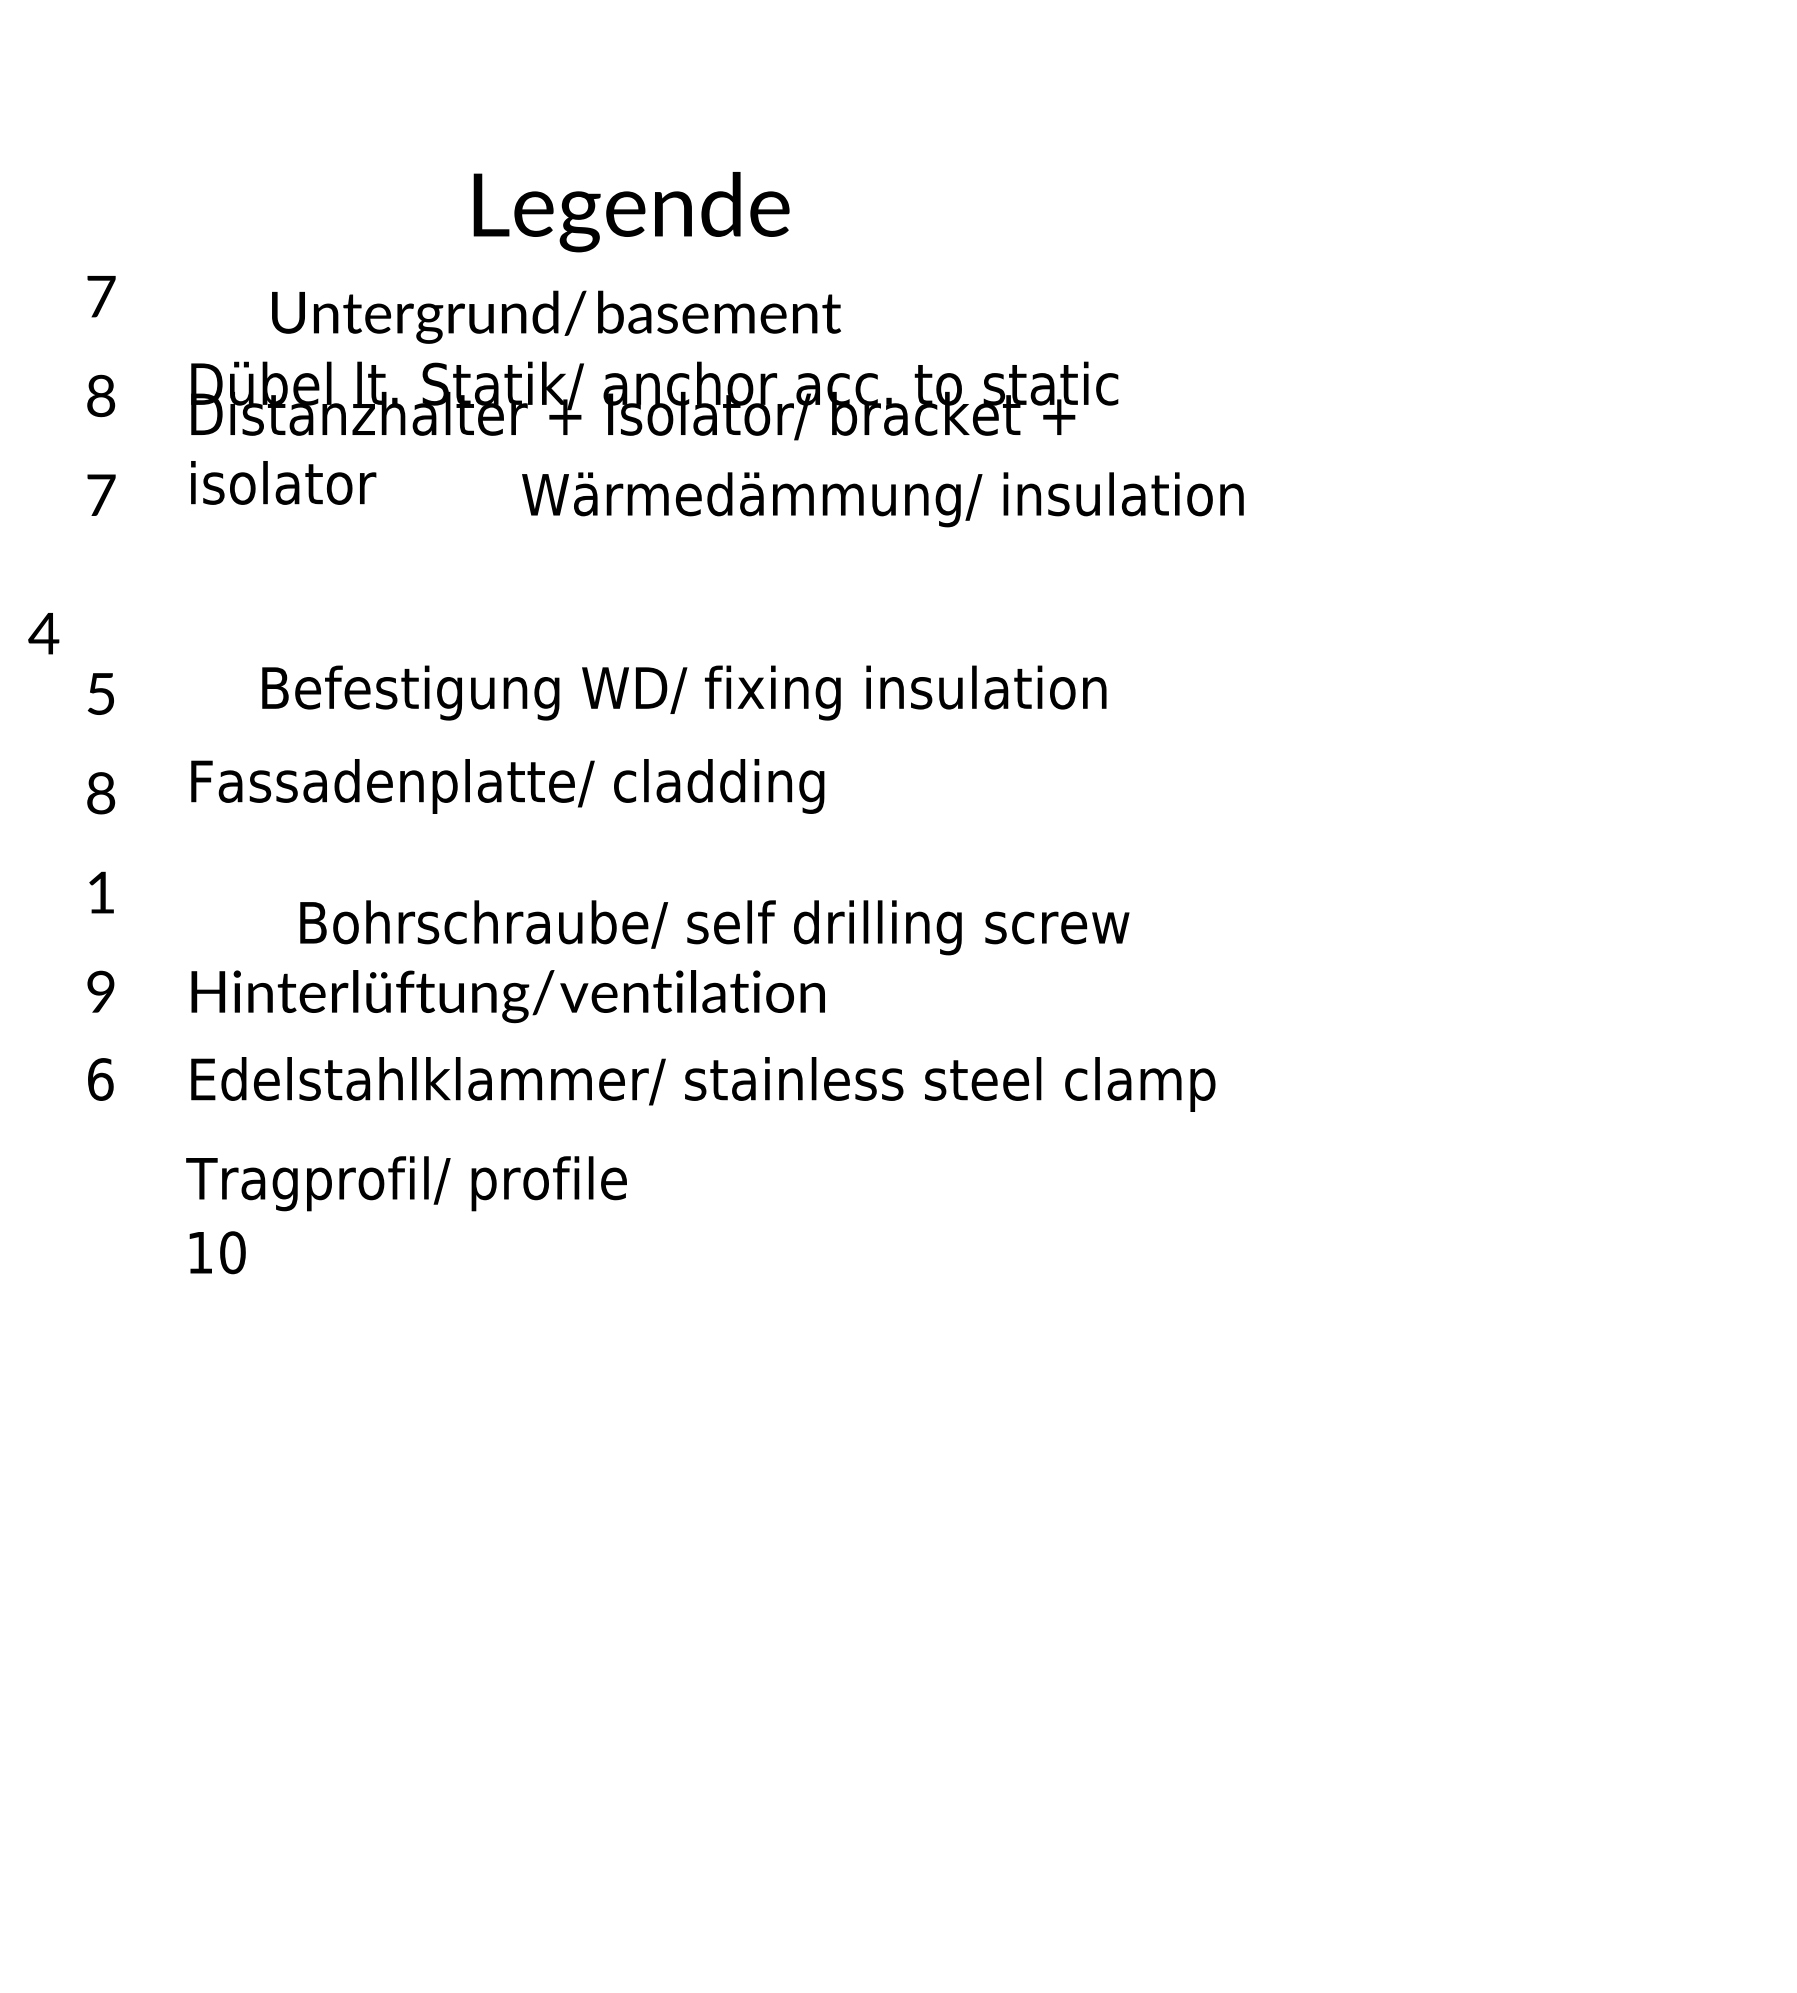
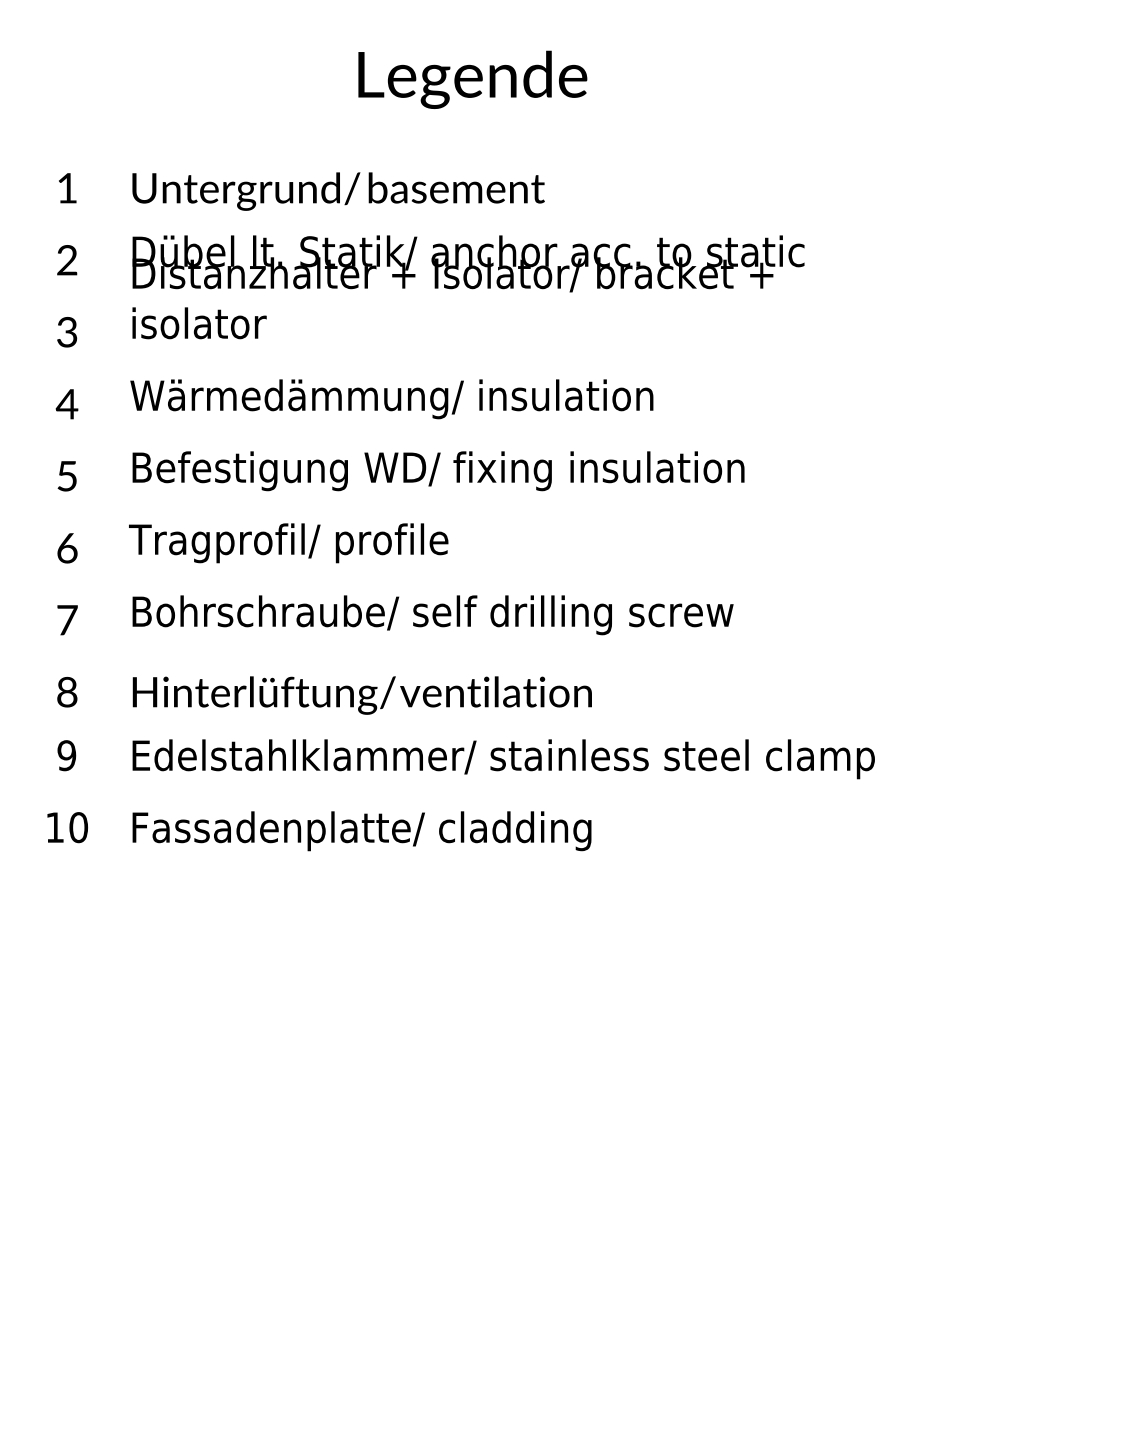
text: (631, 212) -> (472, 80), moved
text: (101, 296) -> (67, 188), 7 -> 1
text: (556, 316) -> (338, 191), moved
text: (101, 396) -> (67, 260), 8 -> 2
text: (101, 495) -> (67, 332), 7 -> 3
text: (882, 499) -> (391, 399), moved
text: (43, 633) -> (66, 404), moved
text: (684, 692) -> (438, 470), moved
text: (505, 786) -> (360, 543), Fassadenplatte/ cladding -> Tragprofil/ profile
text: (101, 792) -> (67, 547), 8 -> 6
text: (101, 892) -> (67, 620), 1 -> 7
text: (714, 927) -> (432, 615), moved
text: (101, 992) -> (67, 692), 9 -> 8
text: (100, 1079) -> (66, 755), 6 -> 9
text: (505, 1183) -> (360, 831), Tragprofil/ profile -> Fassadenplatte/ cladding
text: (217, 1252) -> (67, 827), moved

